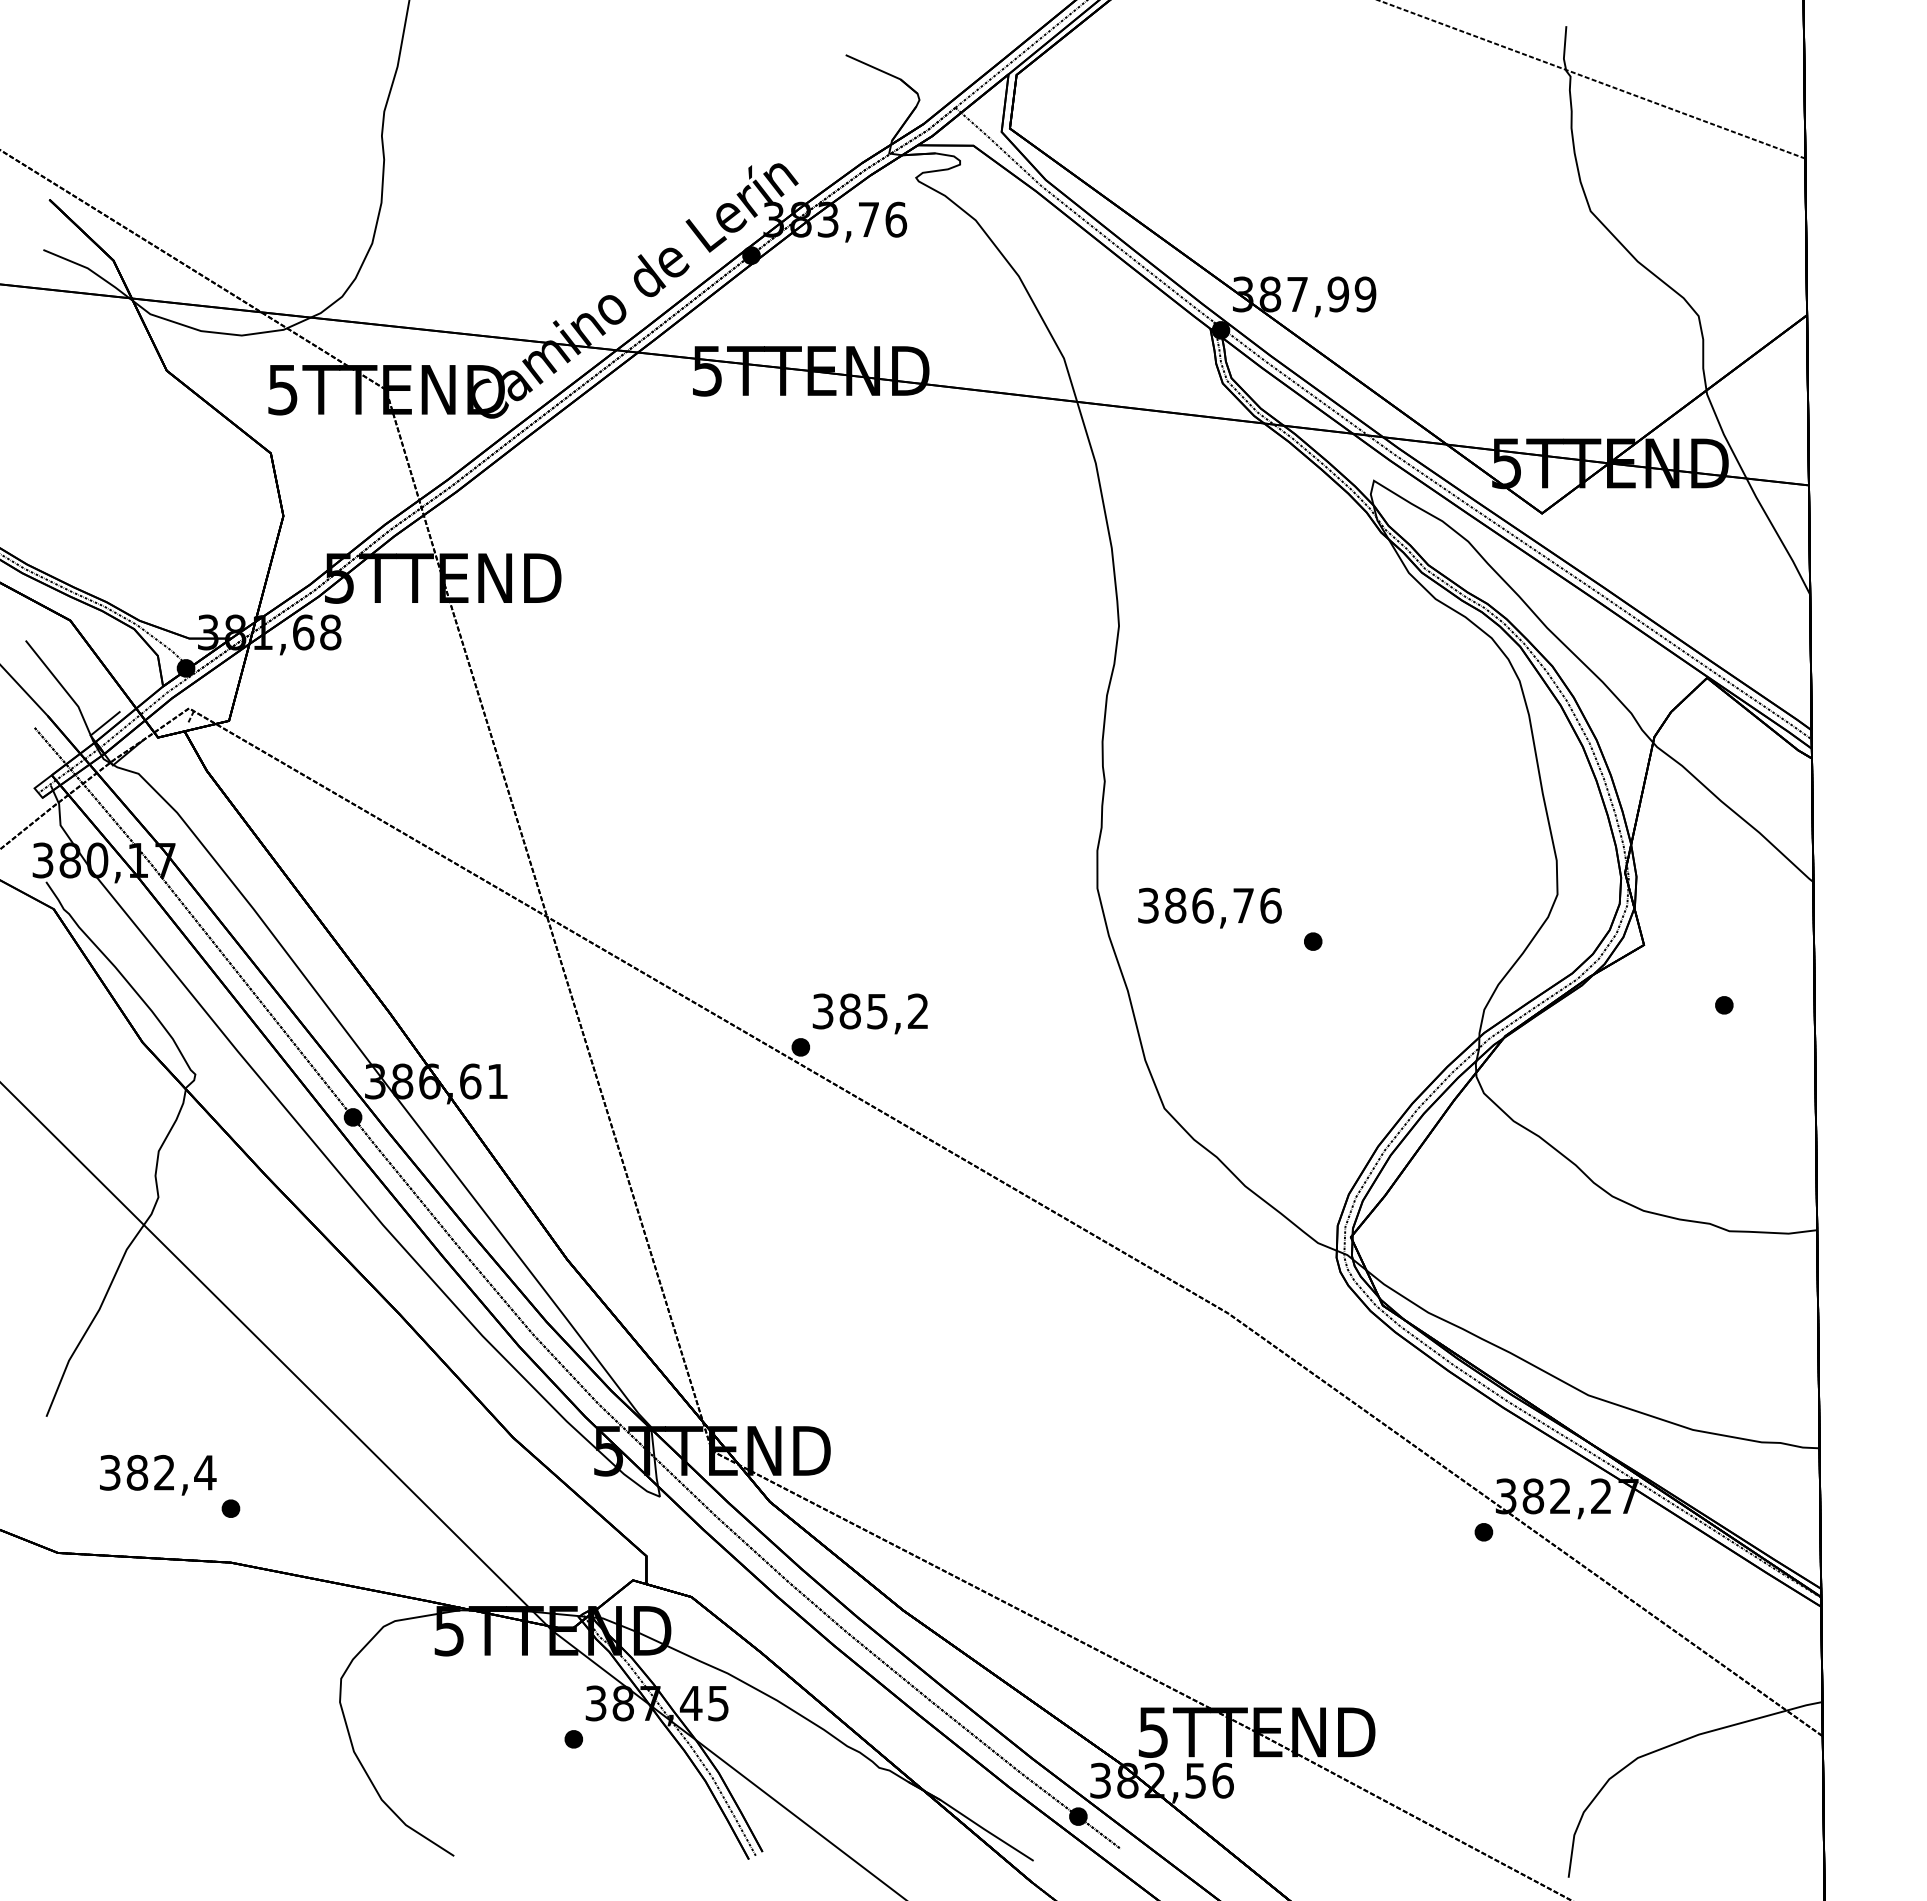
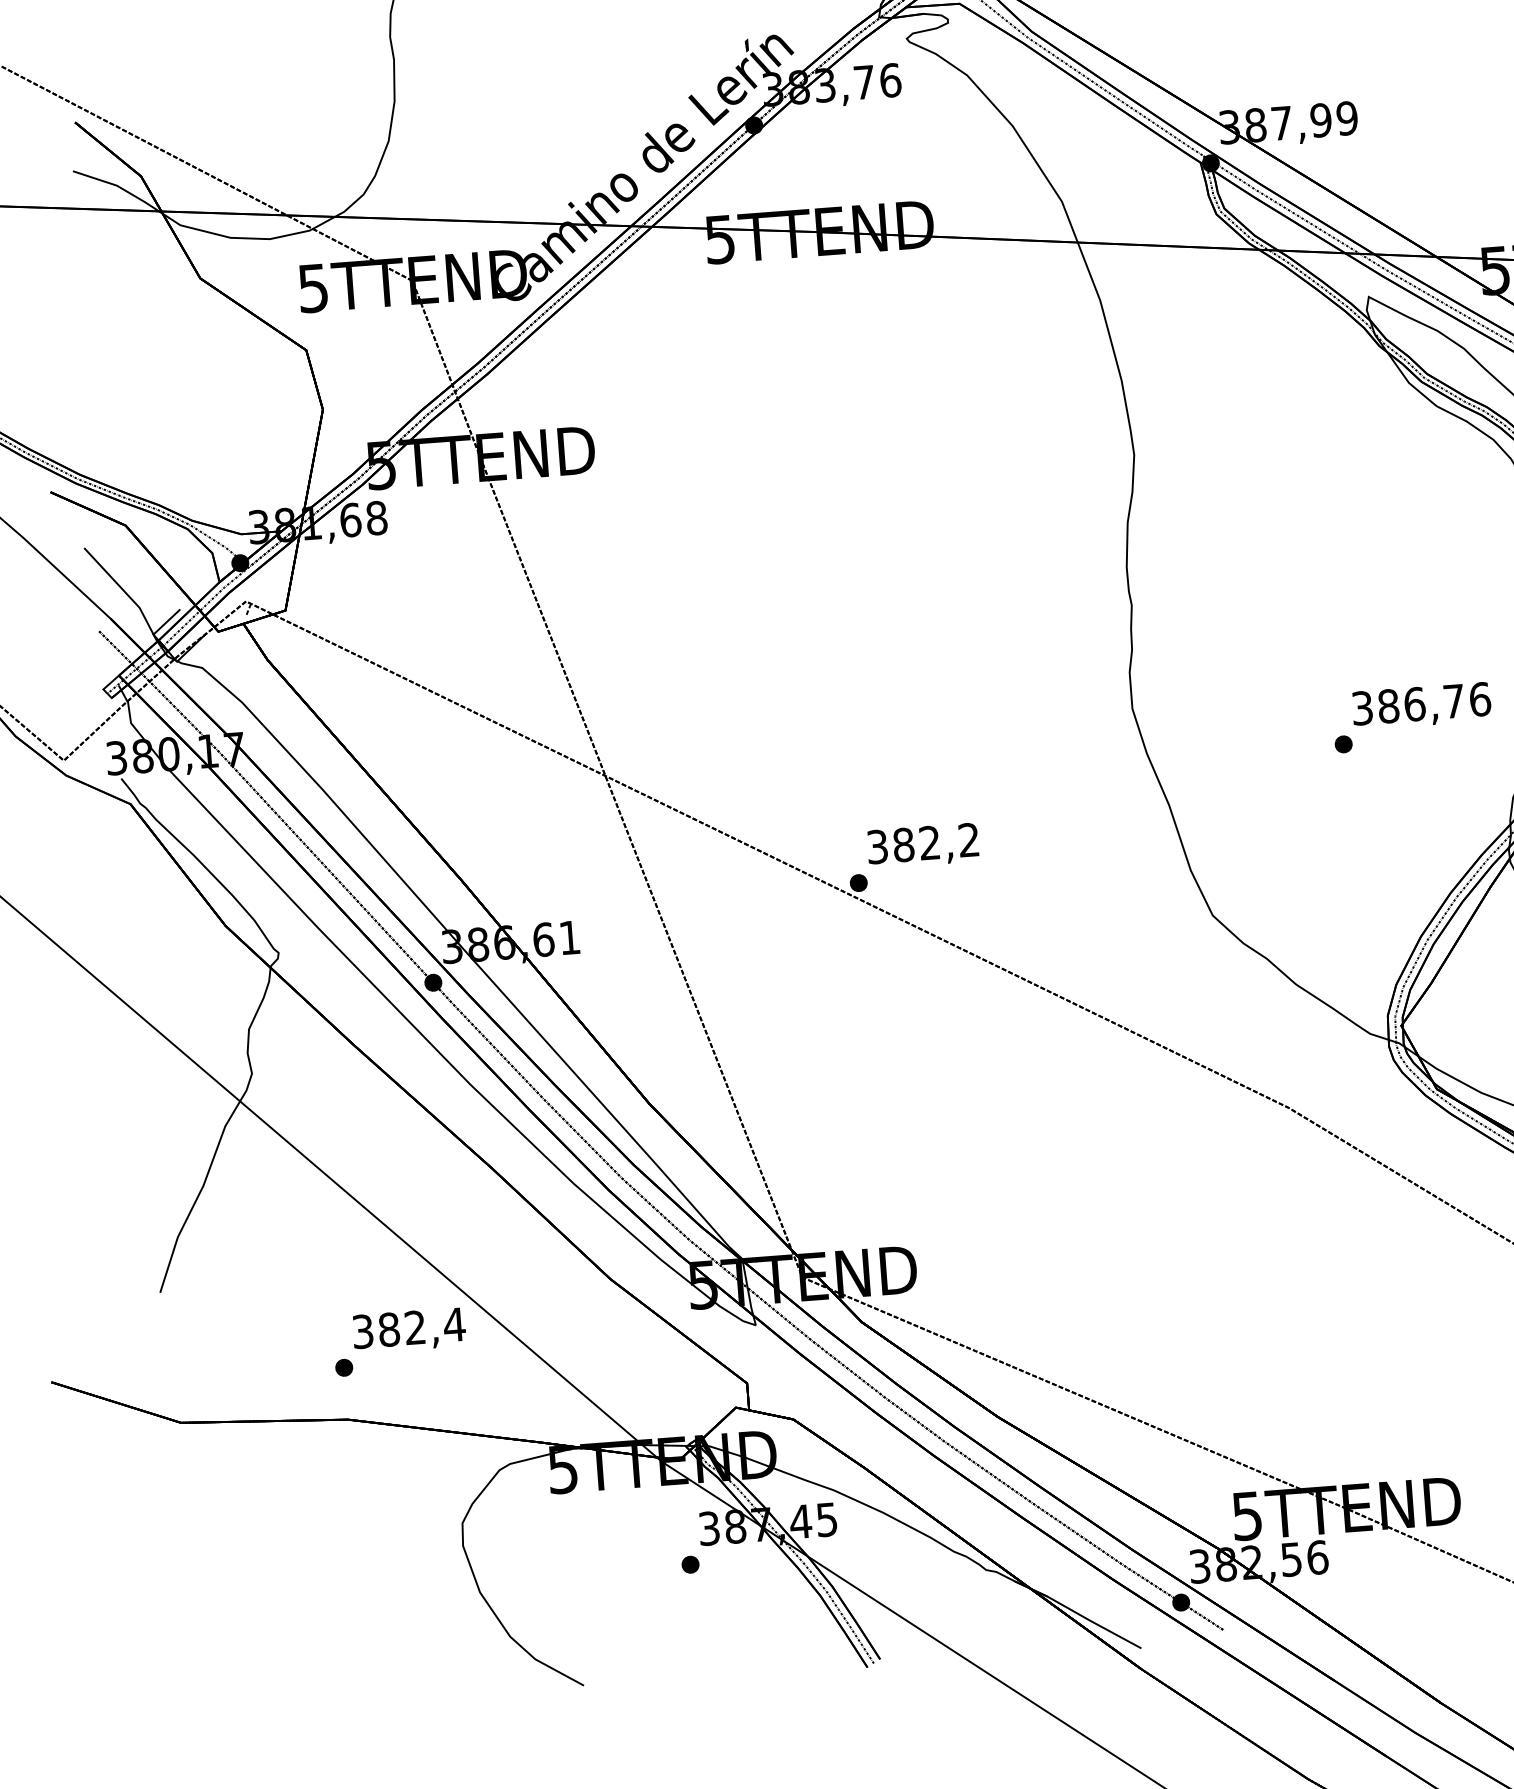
text: (1209, 907) -> (1421, 705), moved
text: (877, 1011) -> (929, 843), 385,2 -> 382,2
text: (158, 1475) -> (409, 1330), moved

